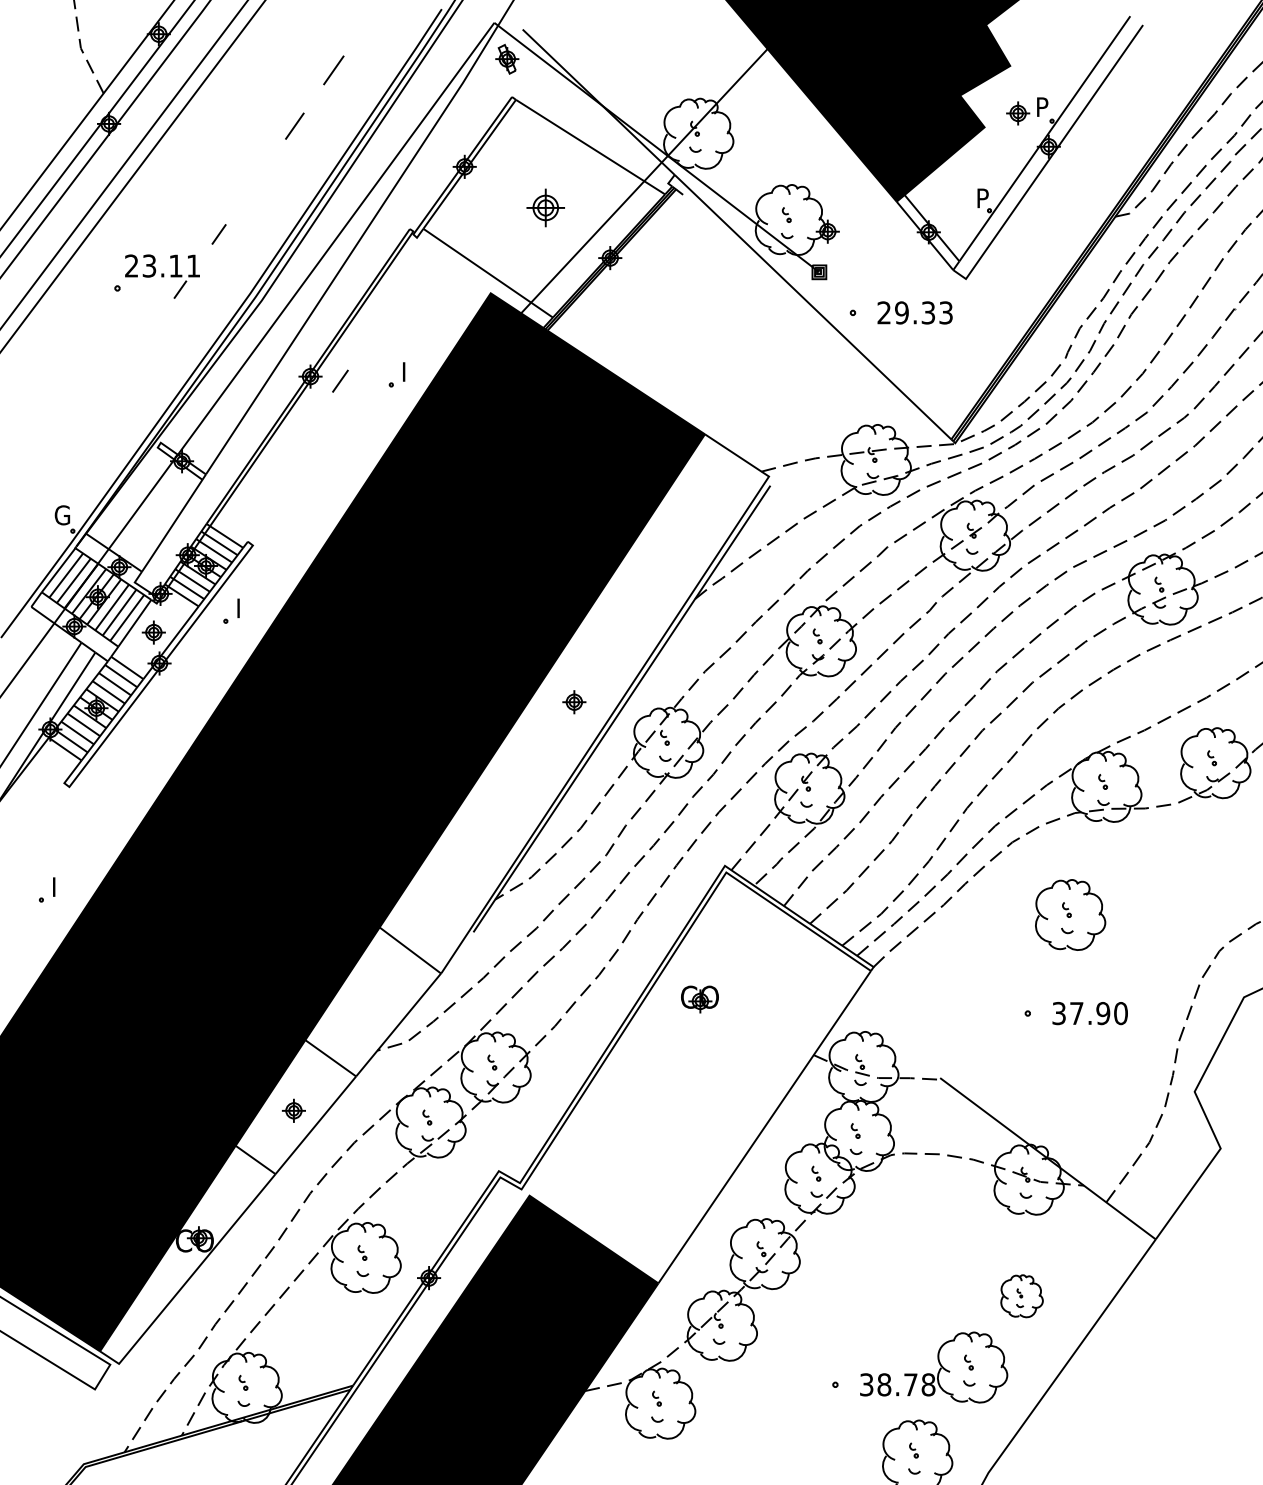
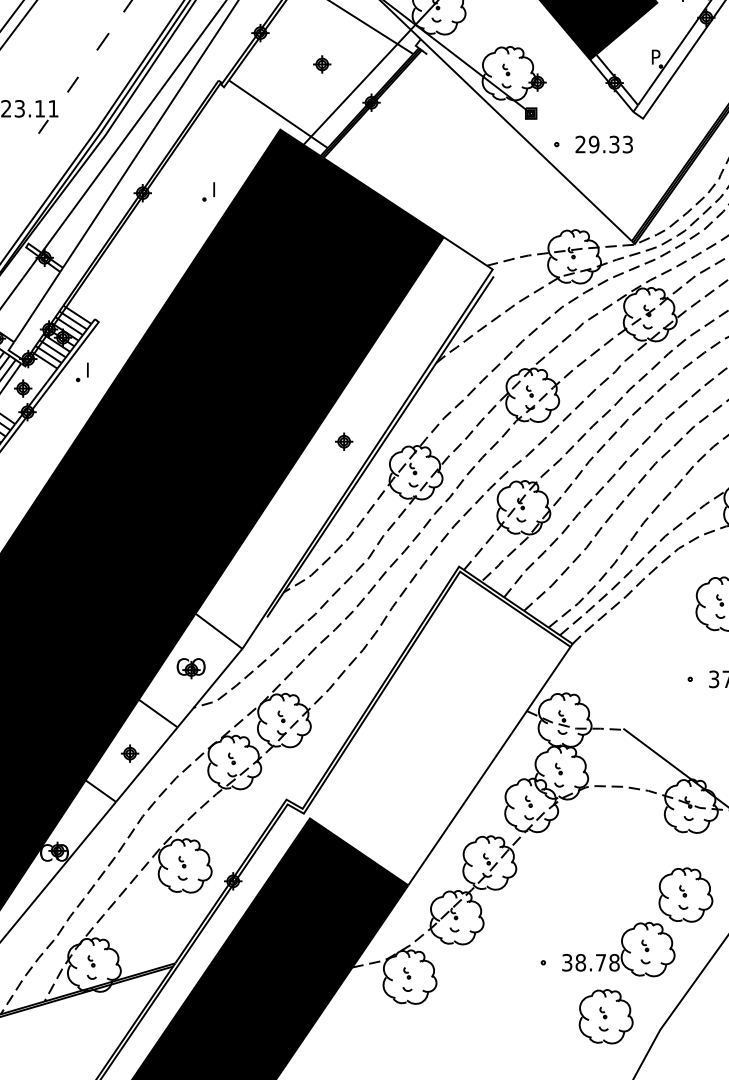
part: (545, 207) -> (322, 64), size x0.62
line: (340, 380) -> (103, 41), moved
part: (699, 999) -> (190, 668), moved
part: (1021, 1296) -> (685, 895), size x1.67

